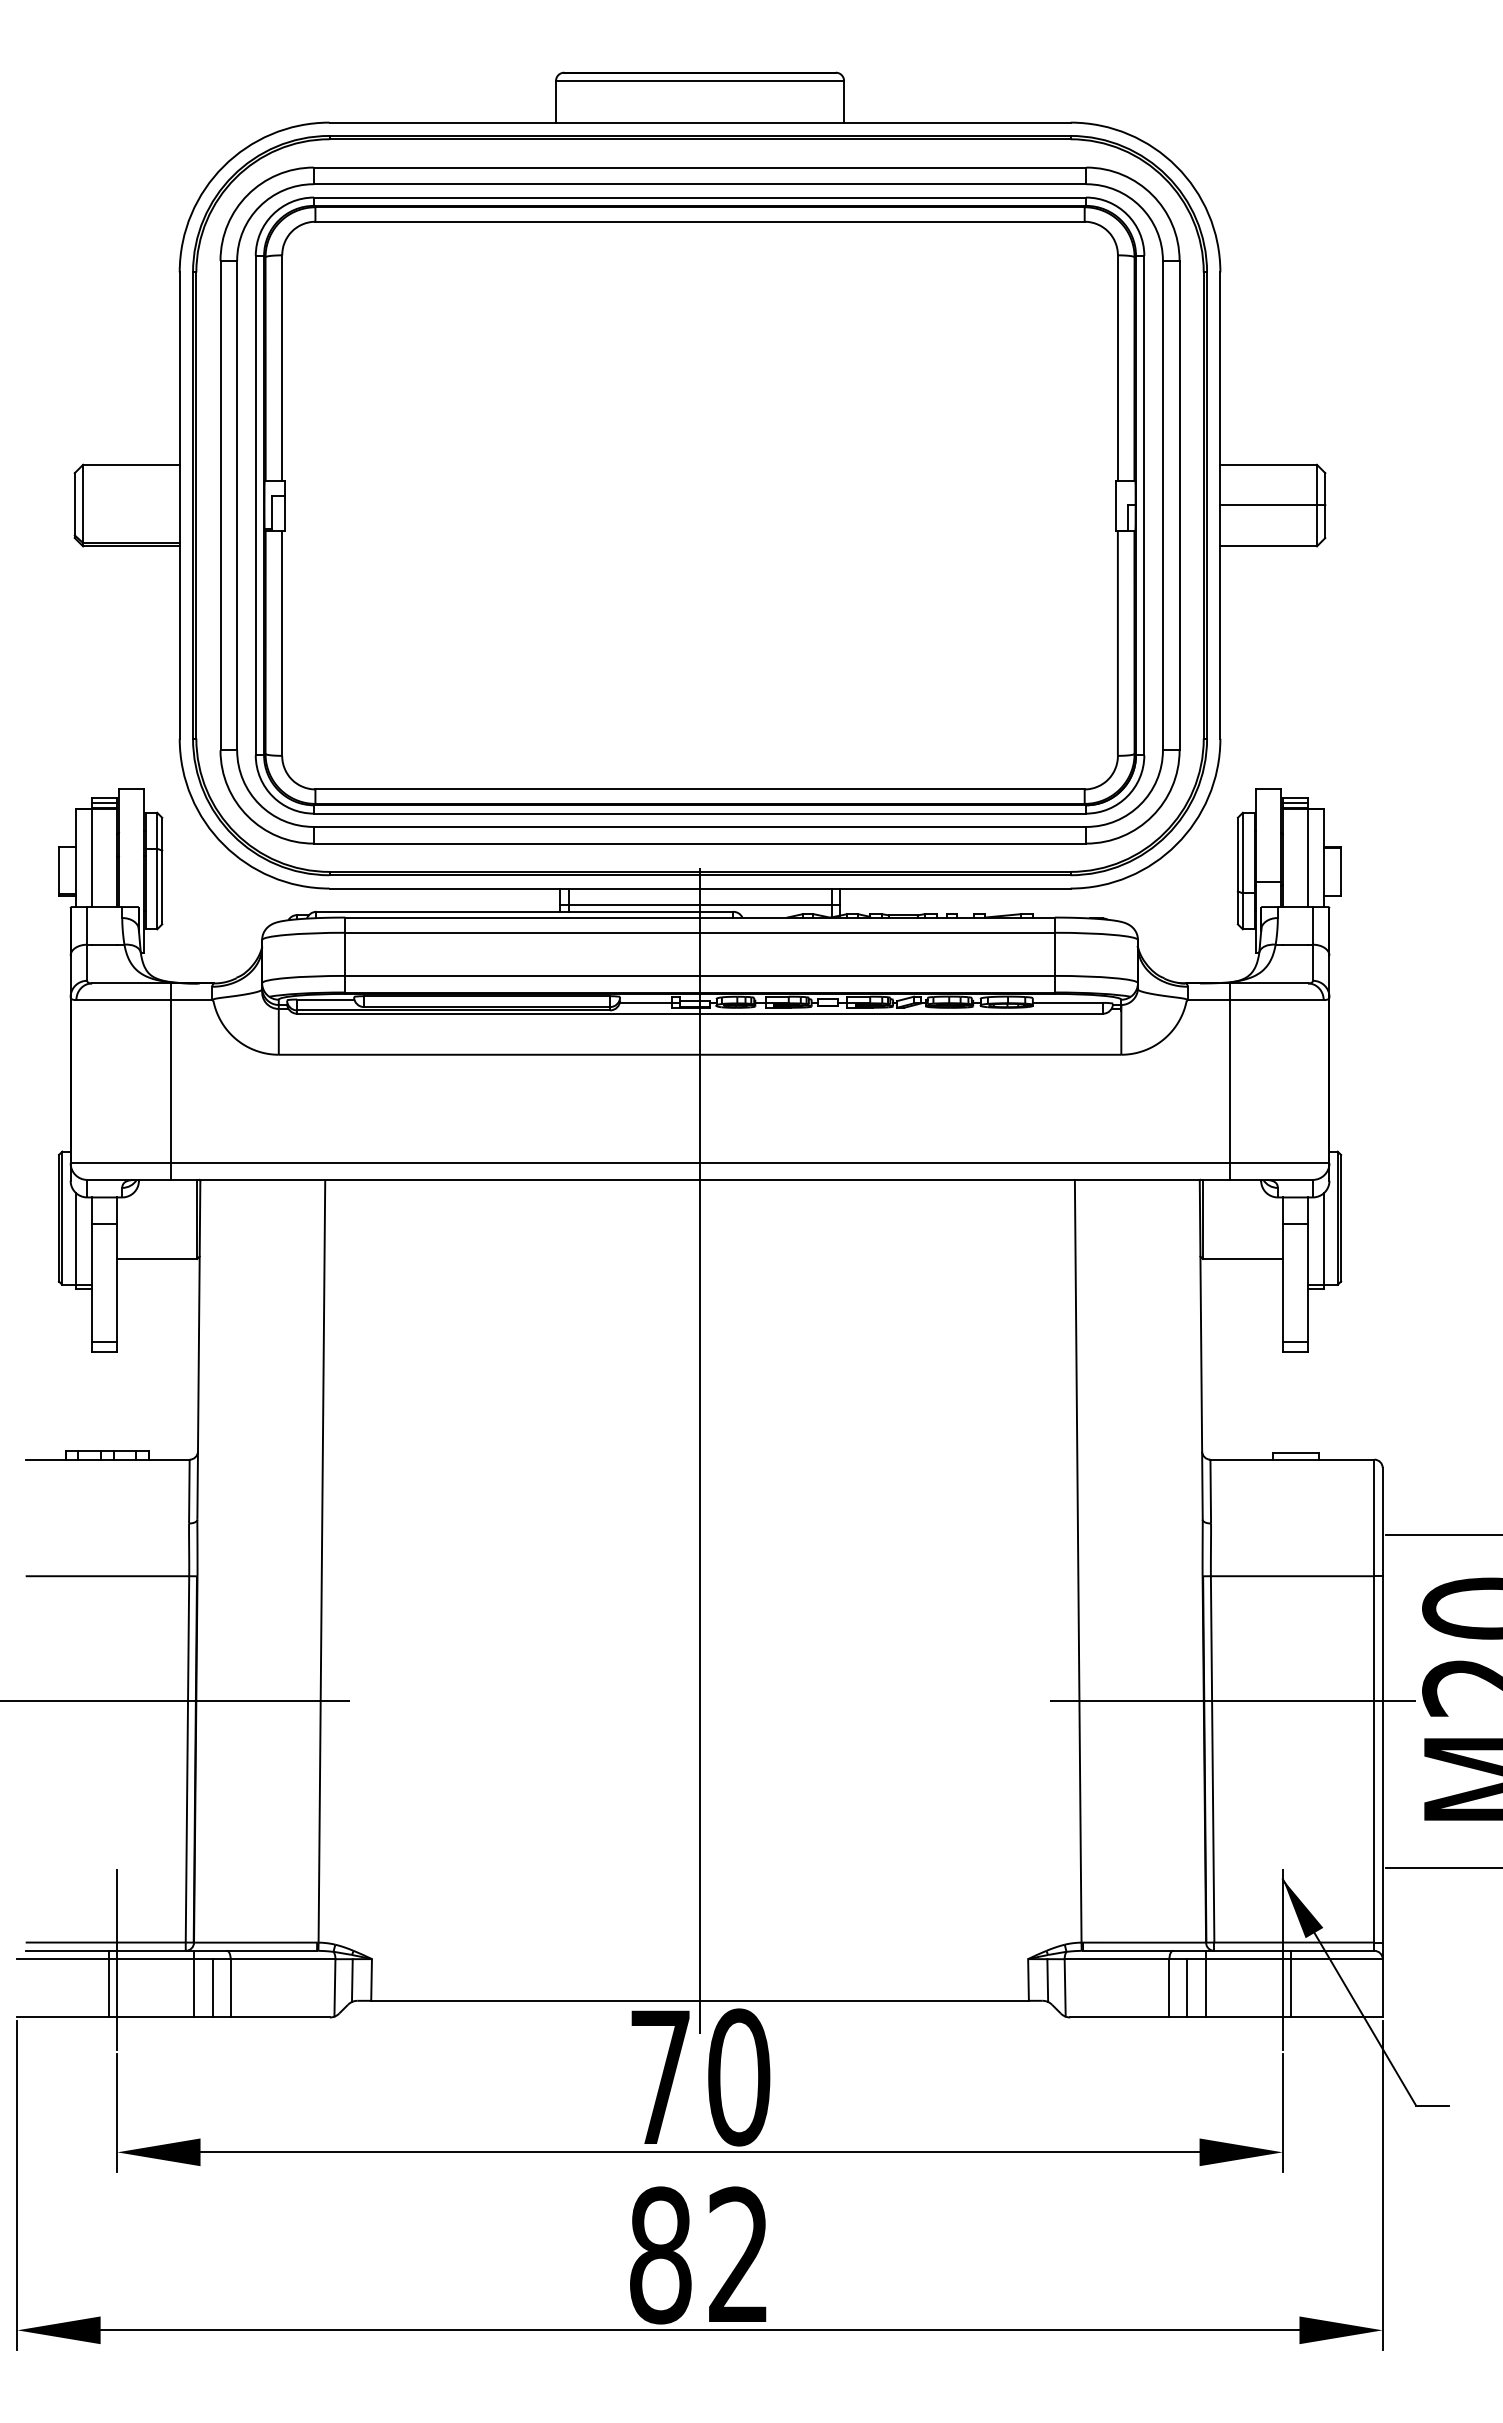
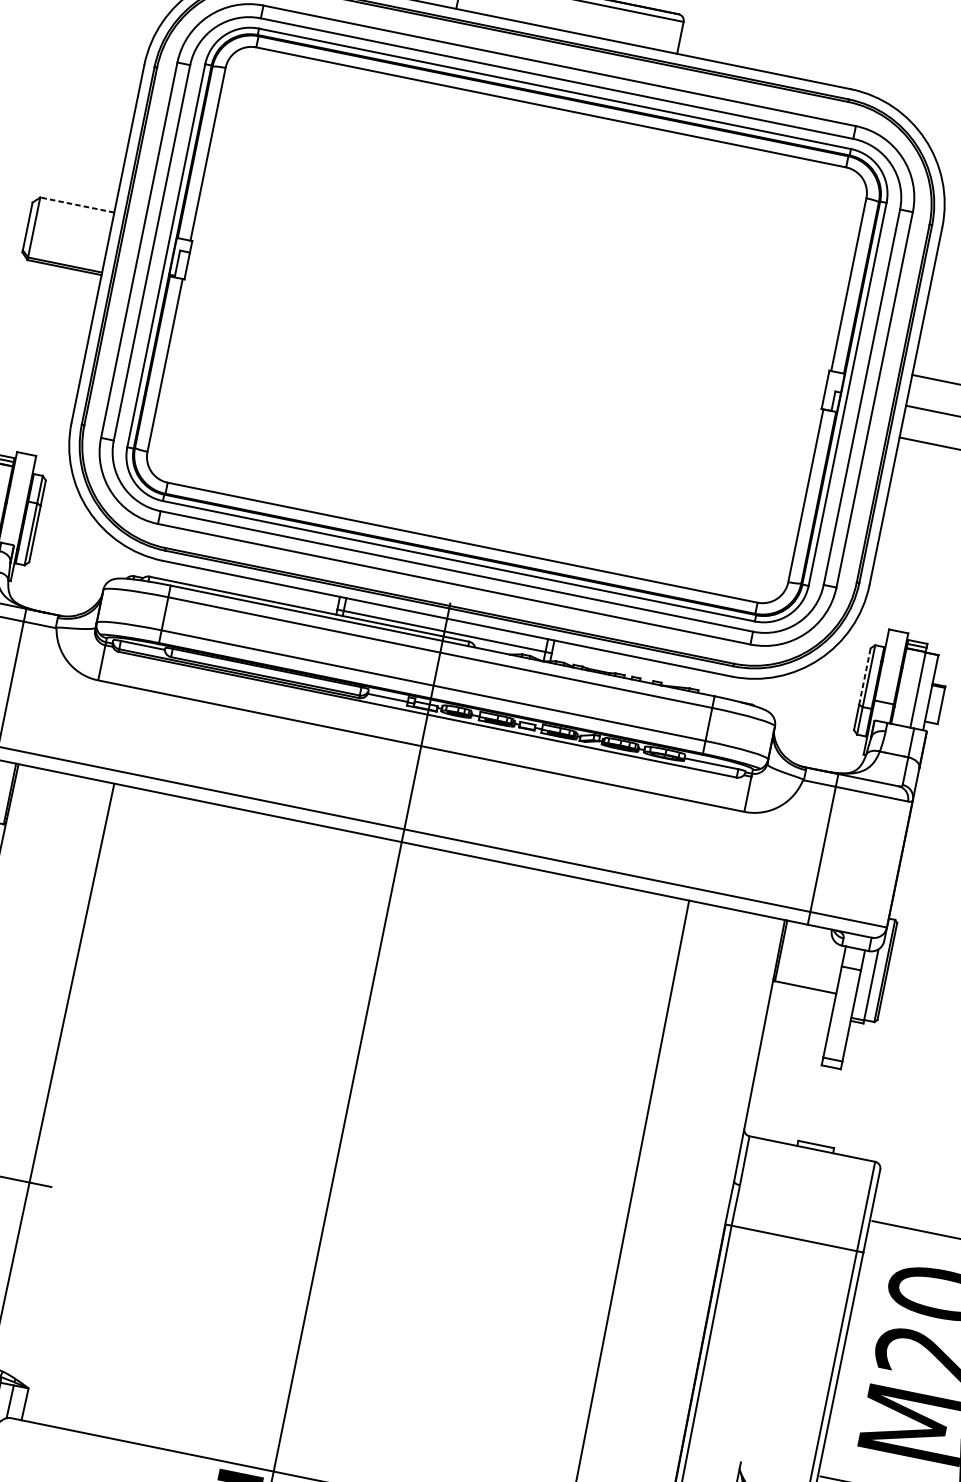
line: (130, 464) -> (76, 204), solid -> dashed
line: (1237, 854) -> (864, 676), solid -> dashed
line: (1232, 1701) -> (728, 1325), removed

